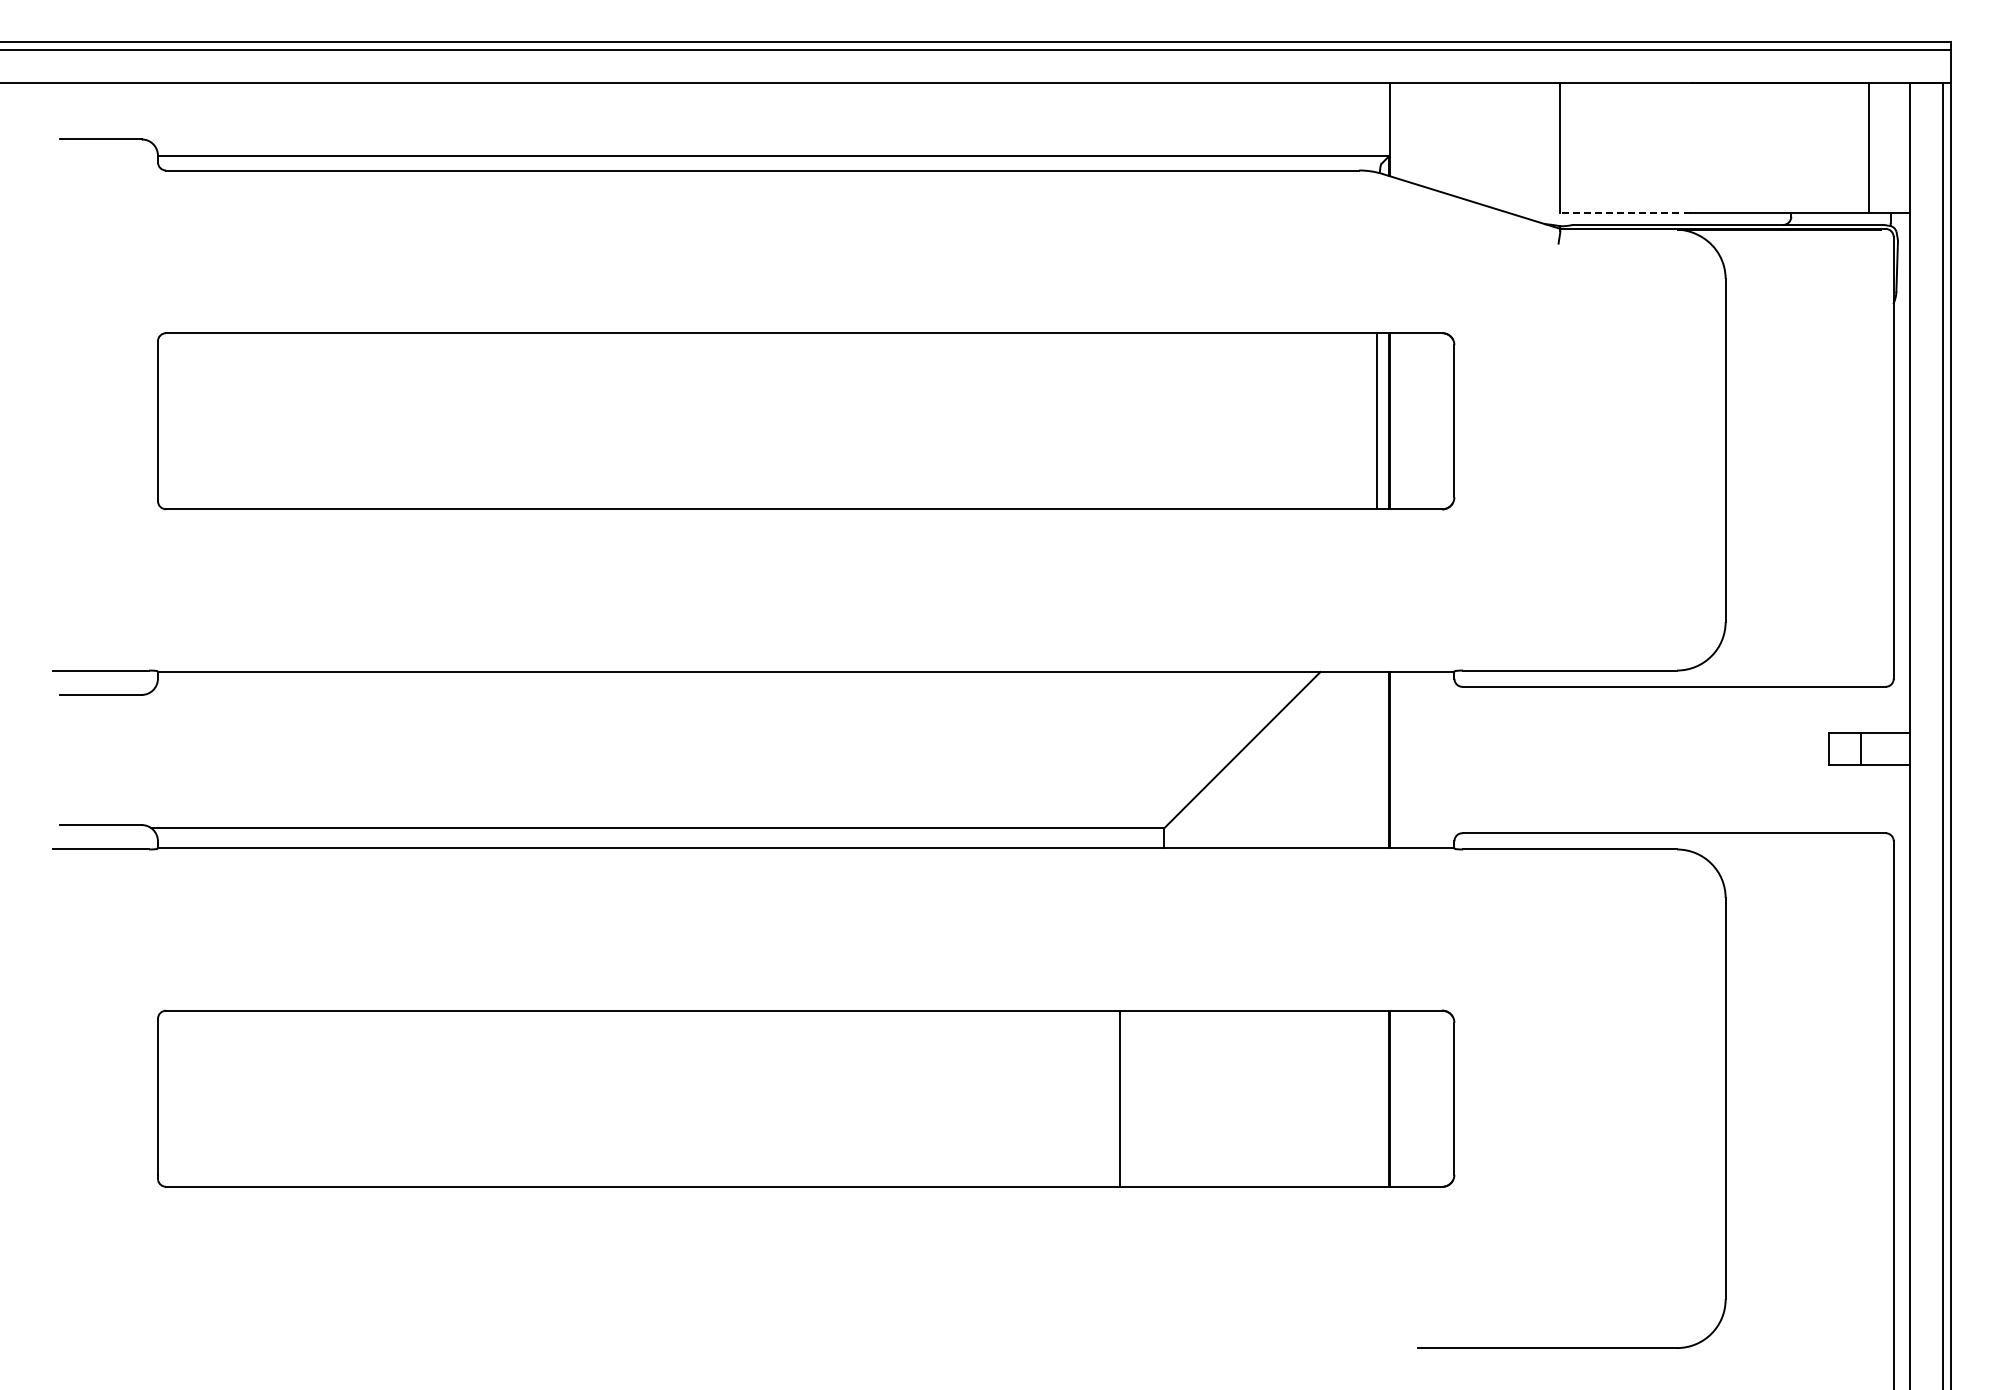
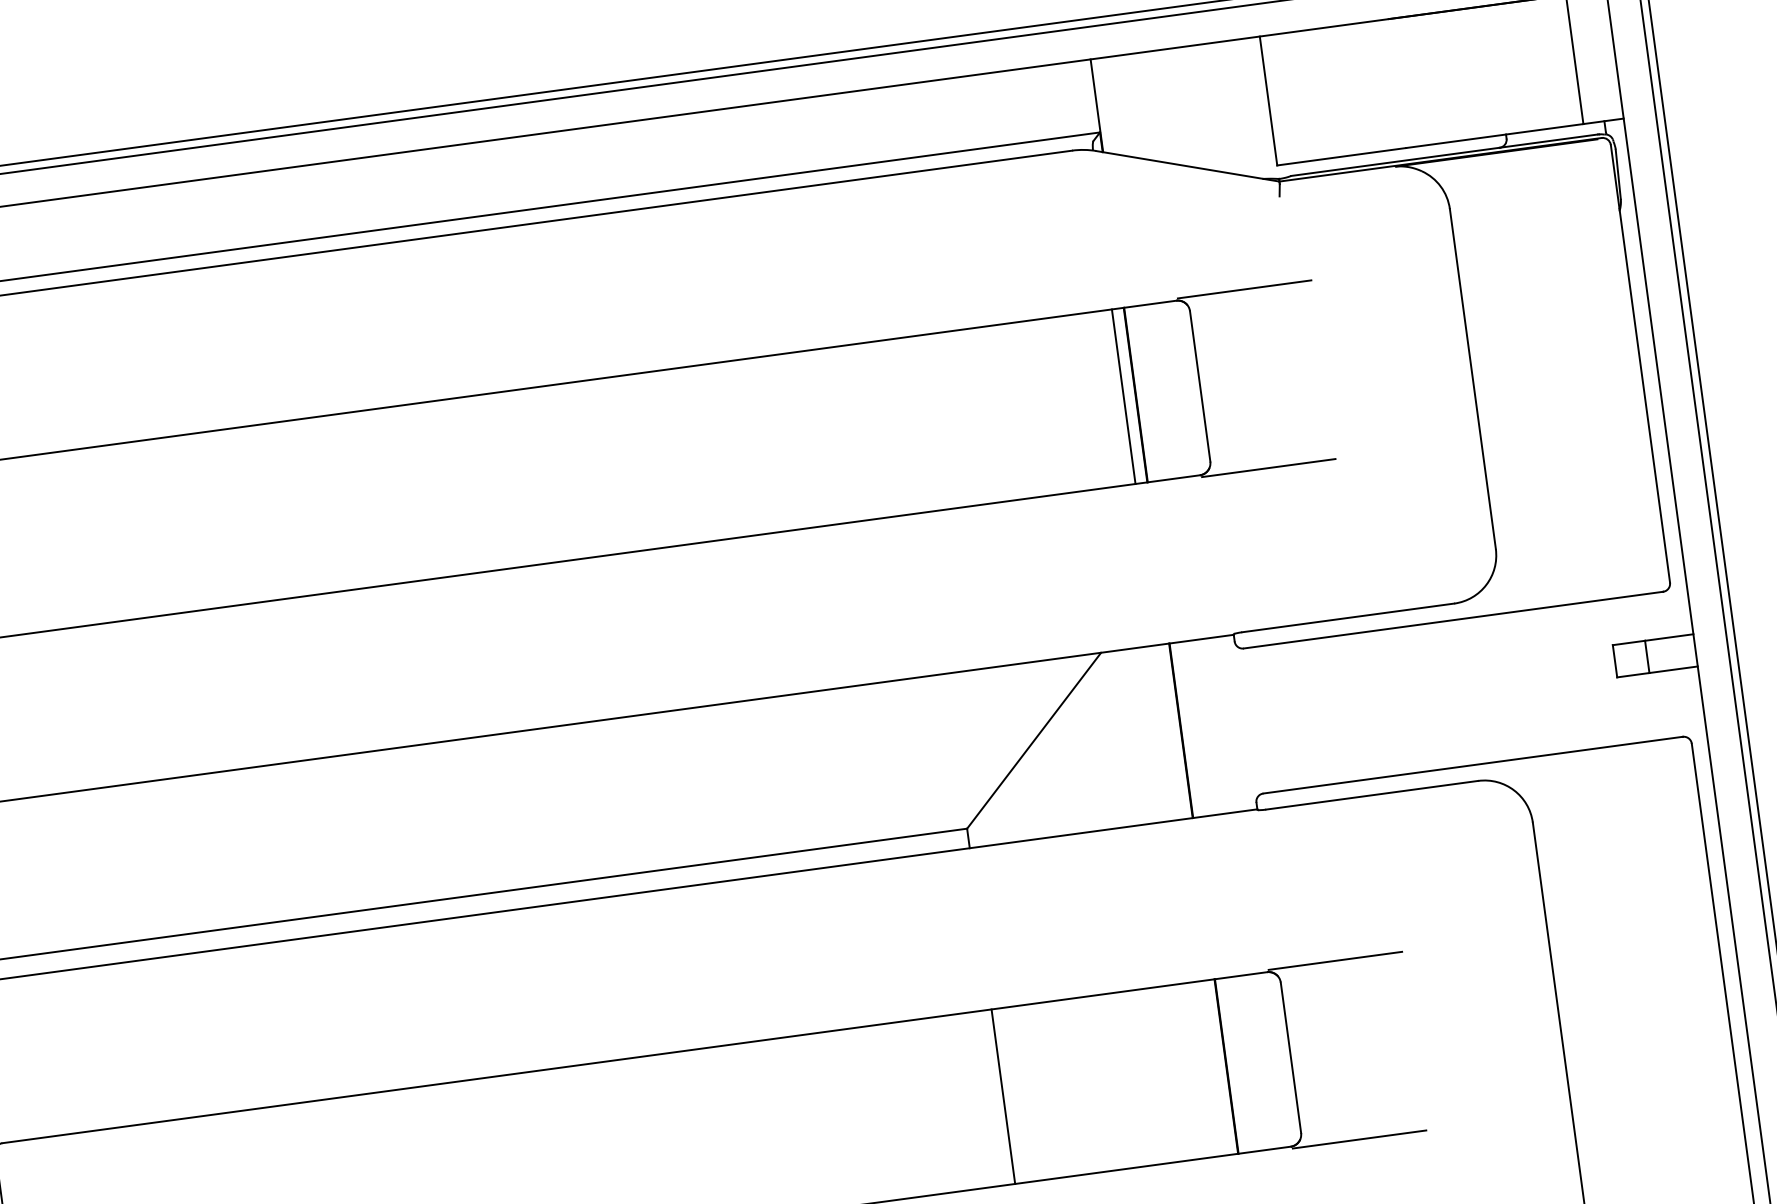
line: (1624, 212) -> (1340, 156), dashed -> solid
line: (1511, 331) -> (1244, 289), added
line: (1511, 511) -> (1268, 468), added
line: (1511, 1008) -> (1335, 960), added
line: (1120, 1098) -> (1003, 1096), moved
line: (1511, 1188) -> (1359, 1139), added

